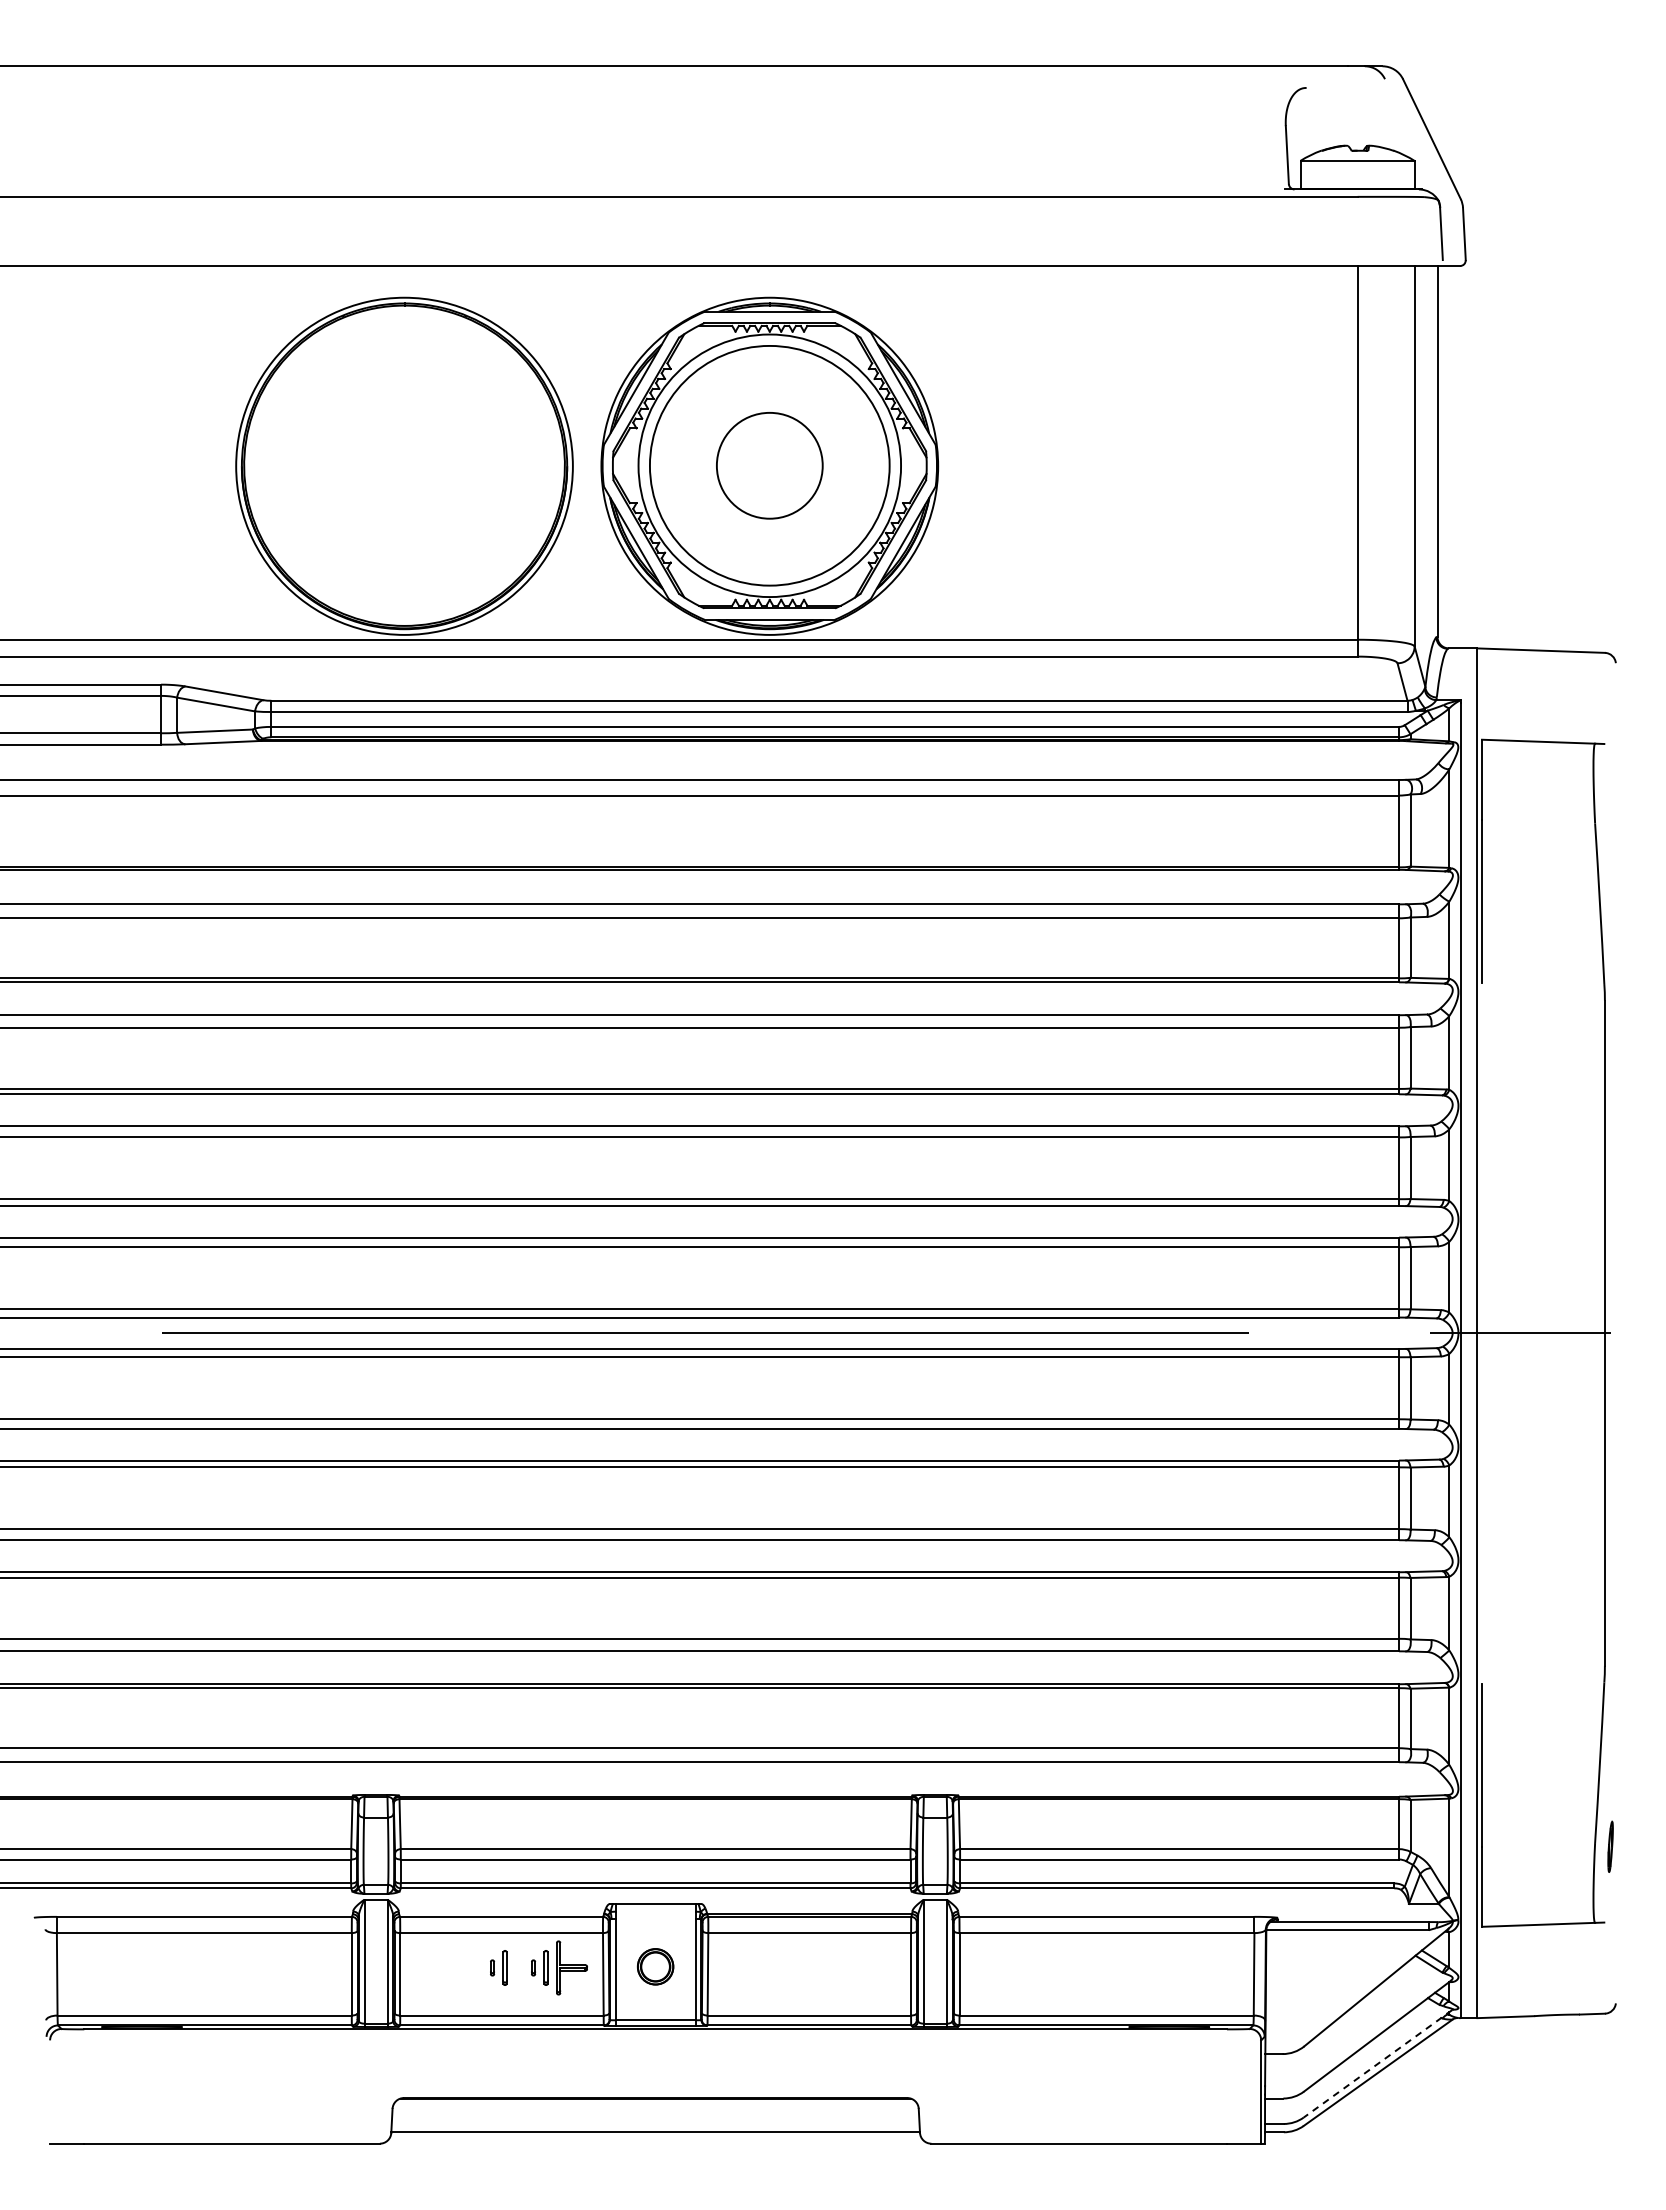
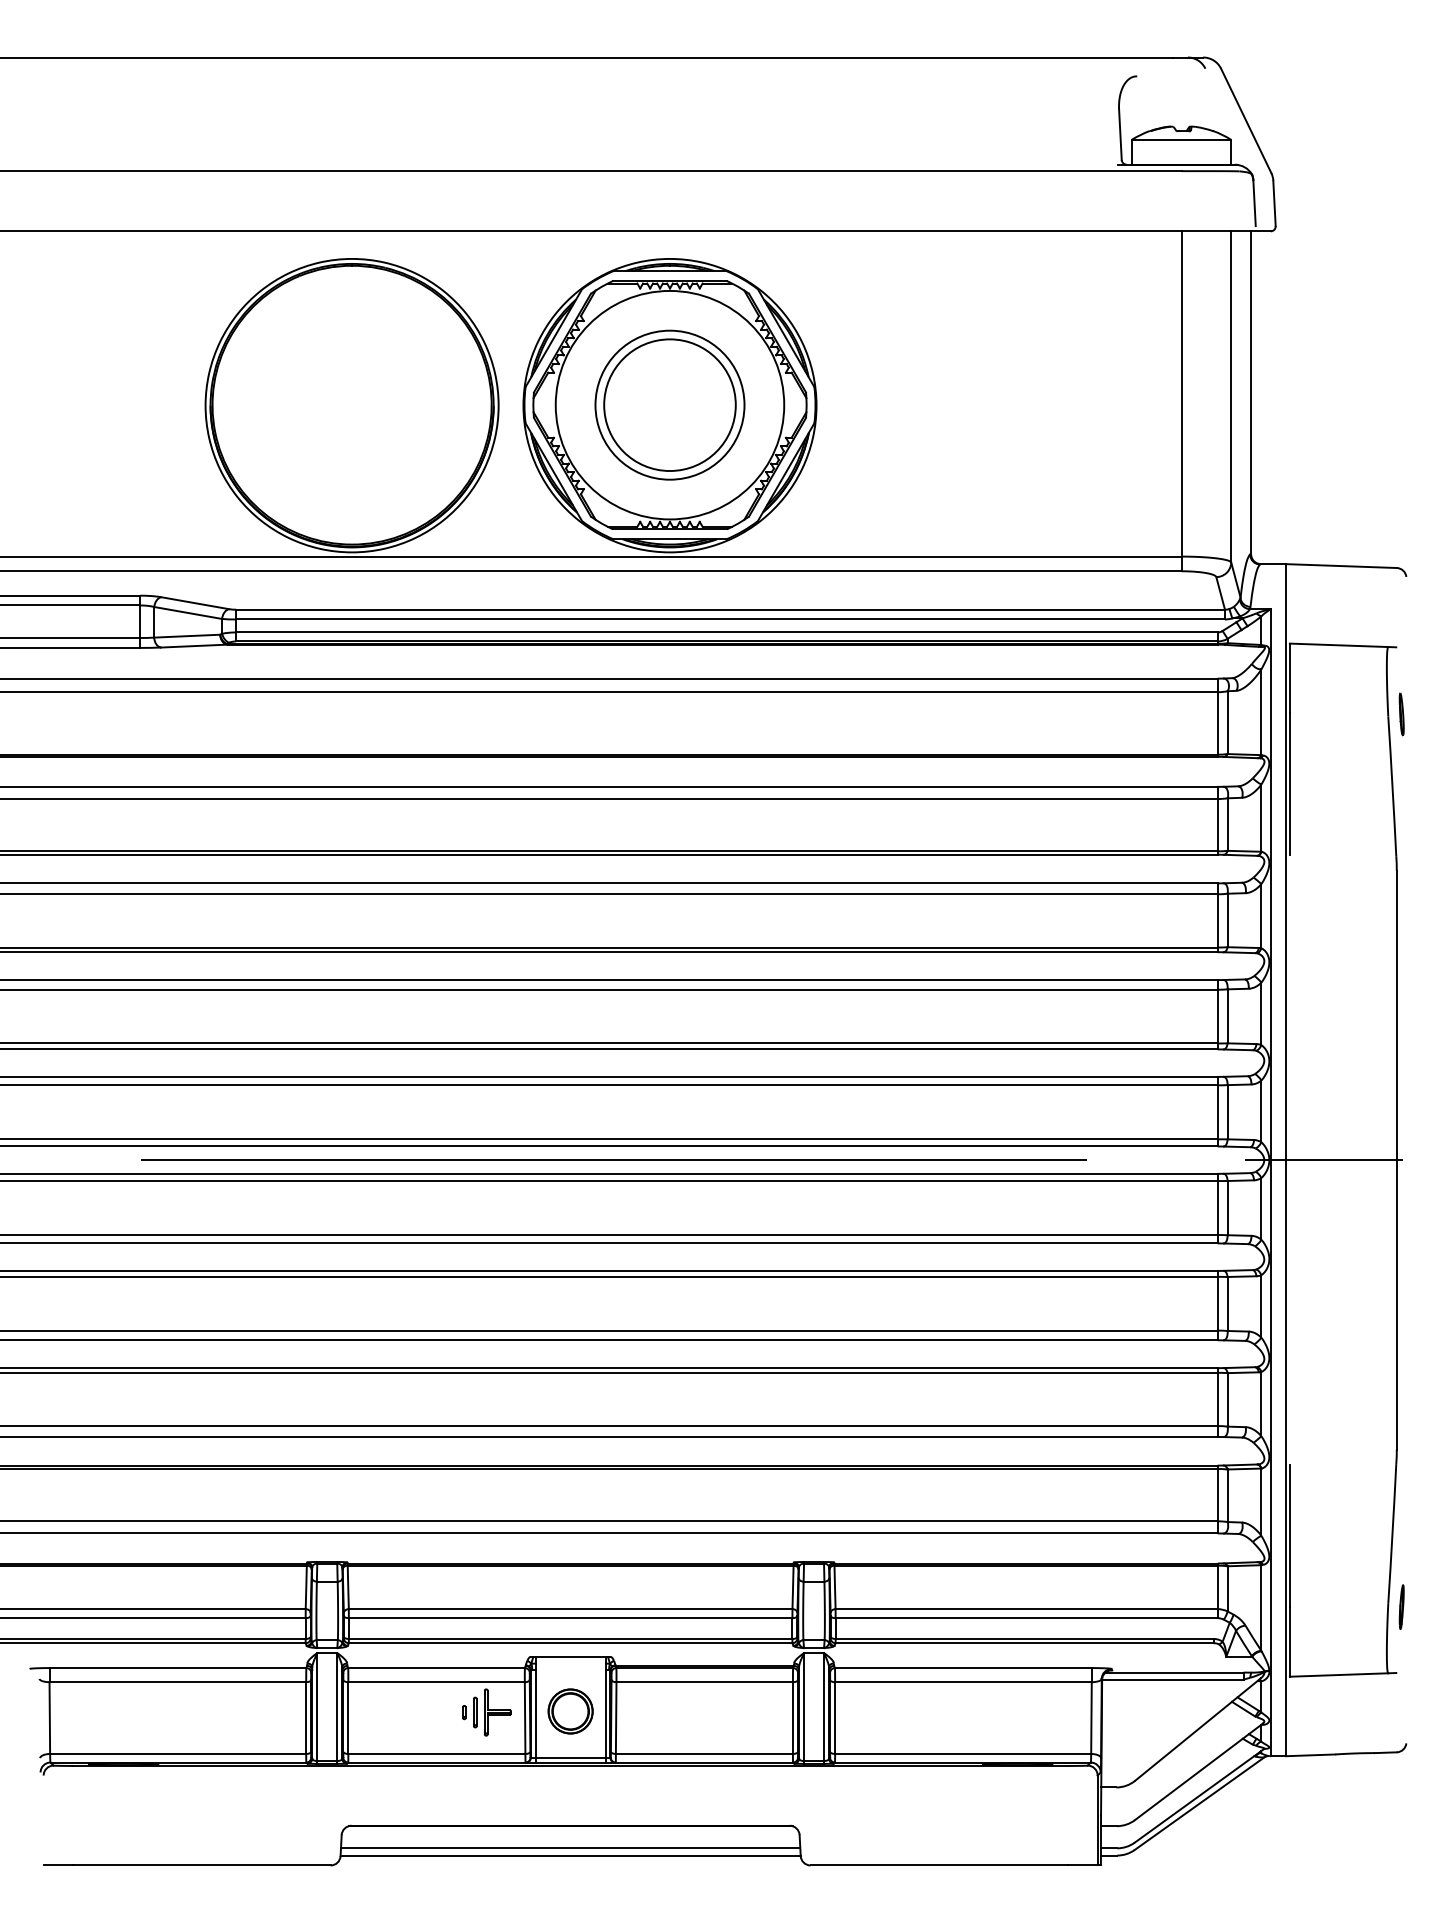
circle: (769, 465) -> (669, 404), size x0.71
circle: (769, 465) -> (669, 404), size x1.43
part: (1610, 820) -> (1401, 713), added
part: (655, 1966) -> (570, 1711), size x1.43
part: (498, 1967) -> (433, 1712), removed
line: (1378, 2063) -> (1199, 1795), dashed -> solid
line: (655, 2123) -> (570, 1847), added

